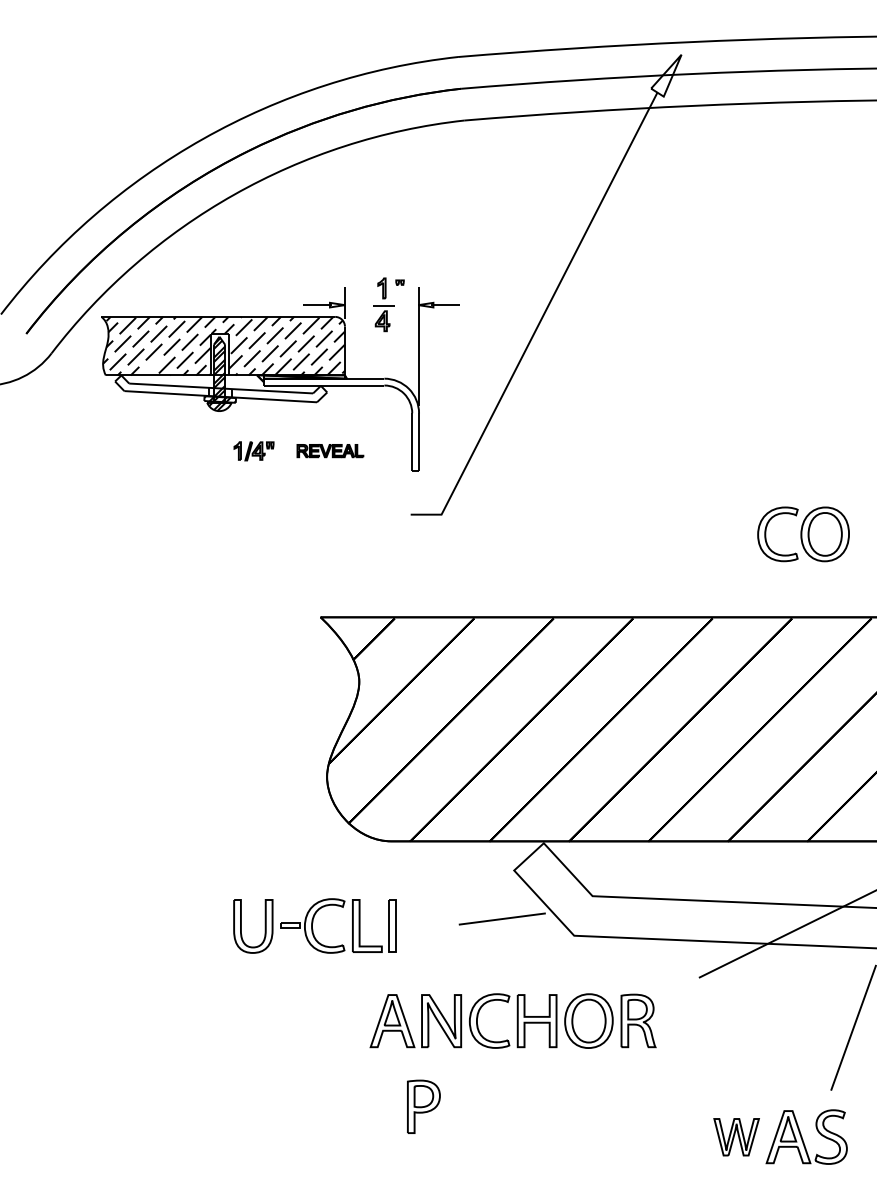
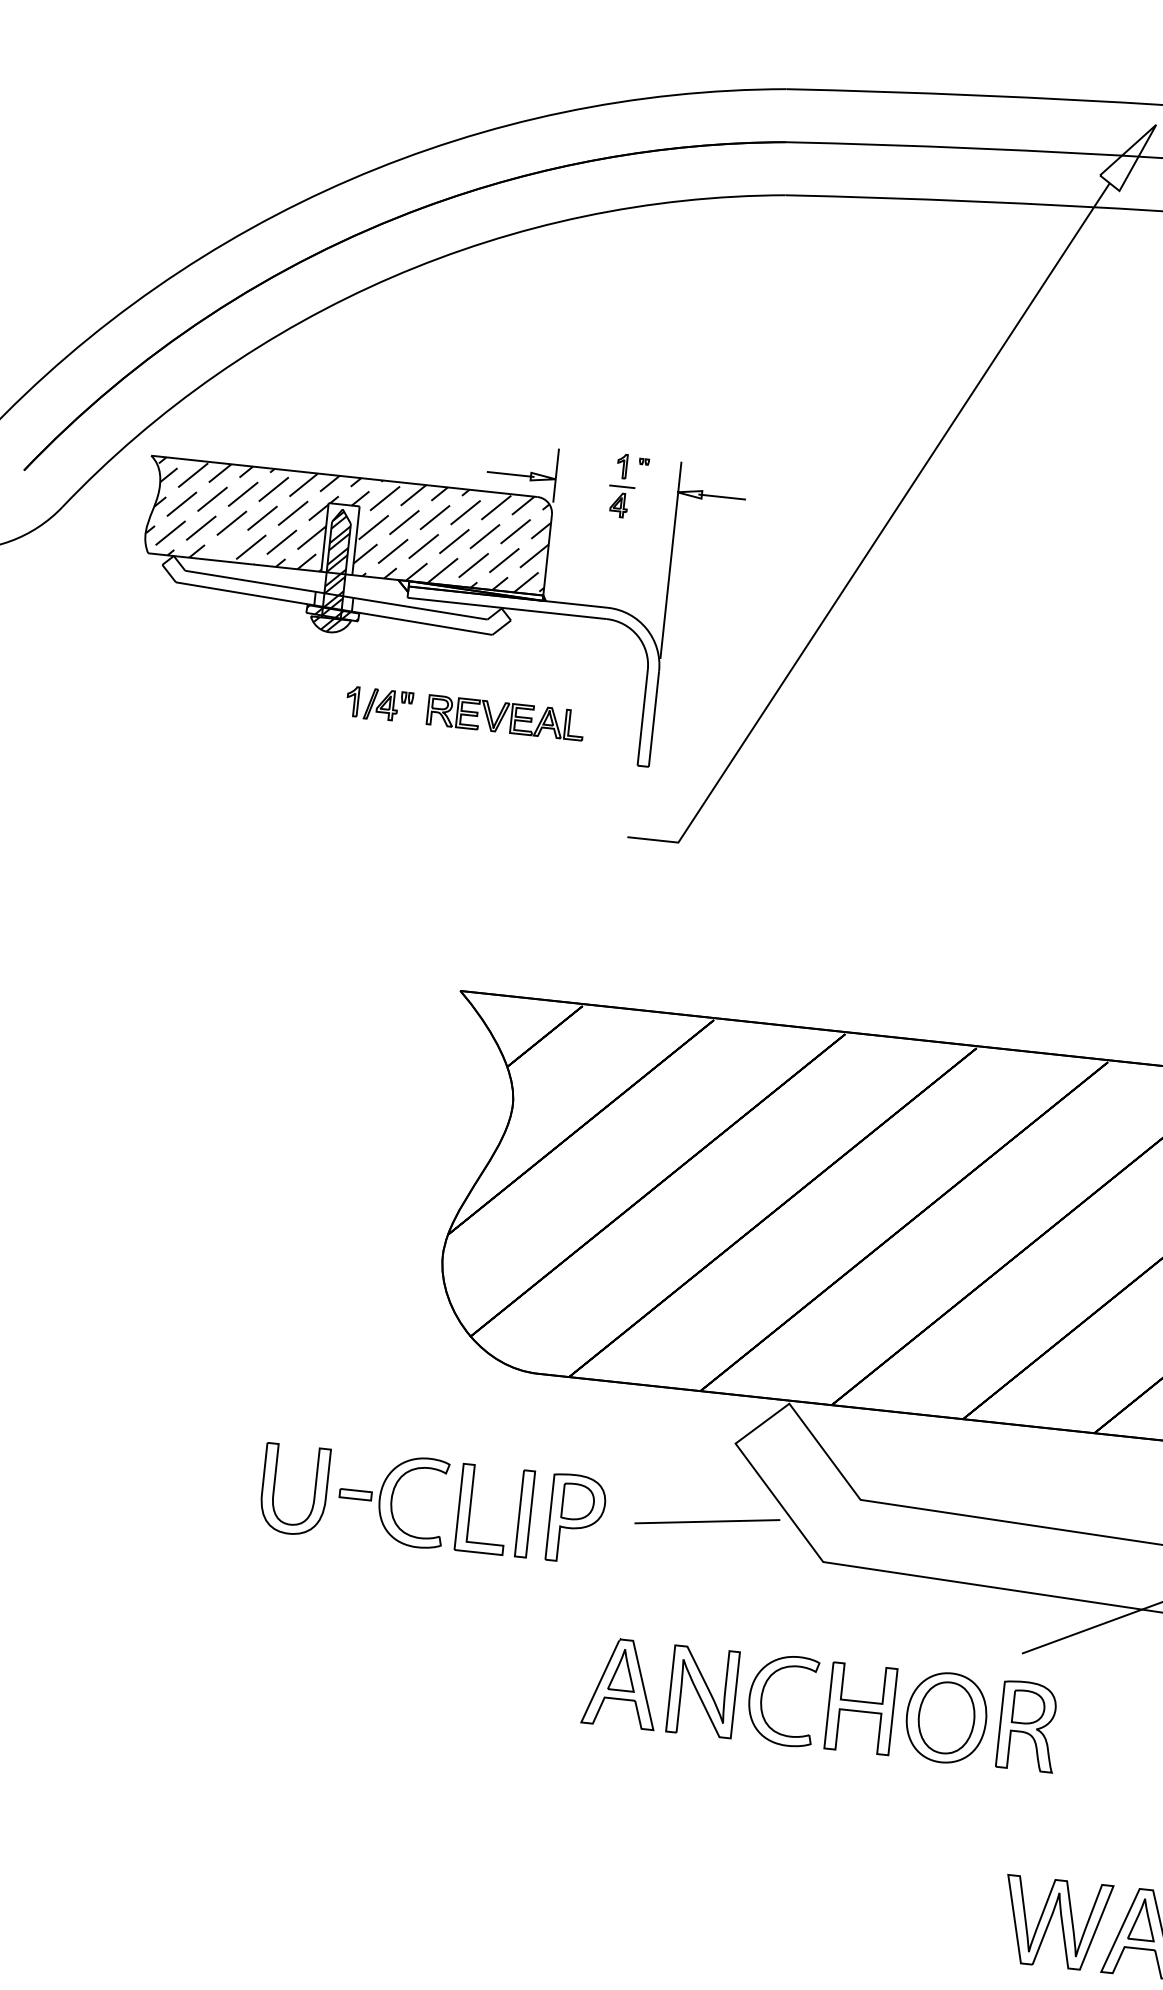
part: (388, 304) -> (627, 485), size x0.71
part: (330, 450) -> (506, 716), size x1.43
part: (512, 1020) -> (820, 1703), moved
part: (423, 1106) -> (575, 1518), moved
part: (736, 1137) -> (1055, 1924), size x1.43

